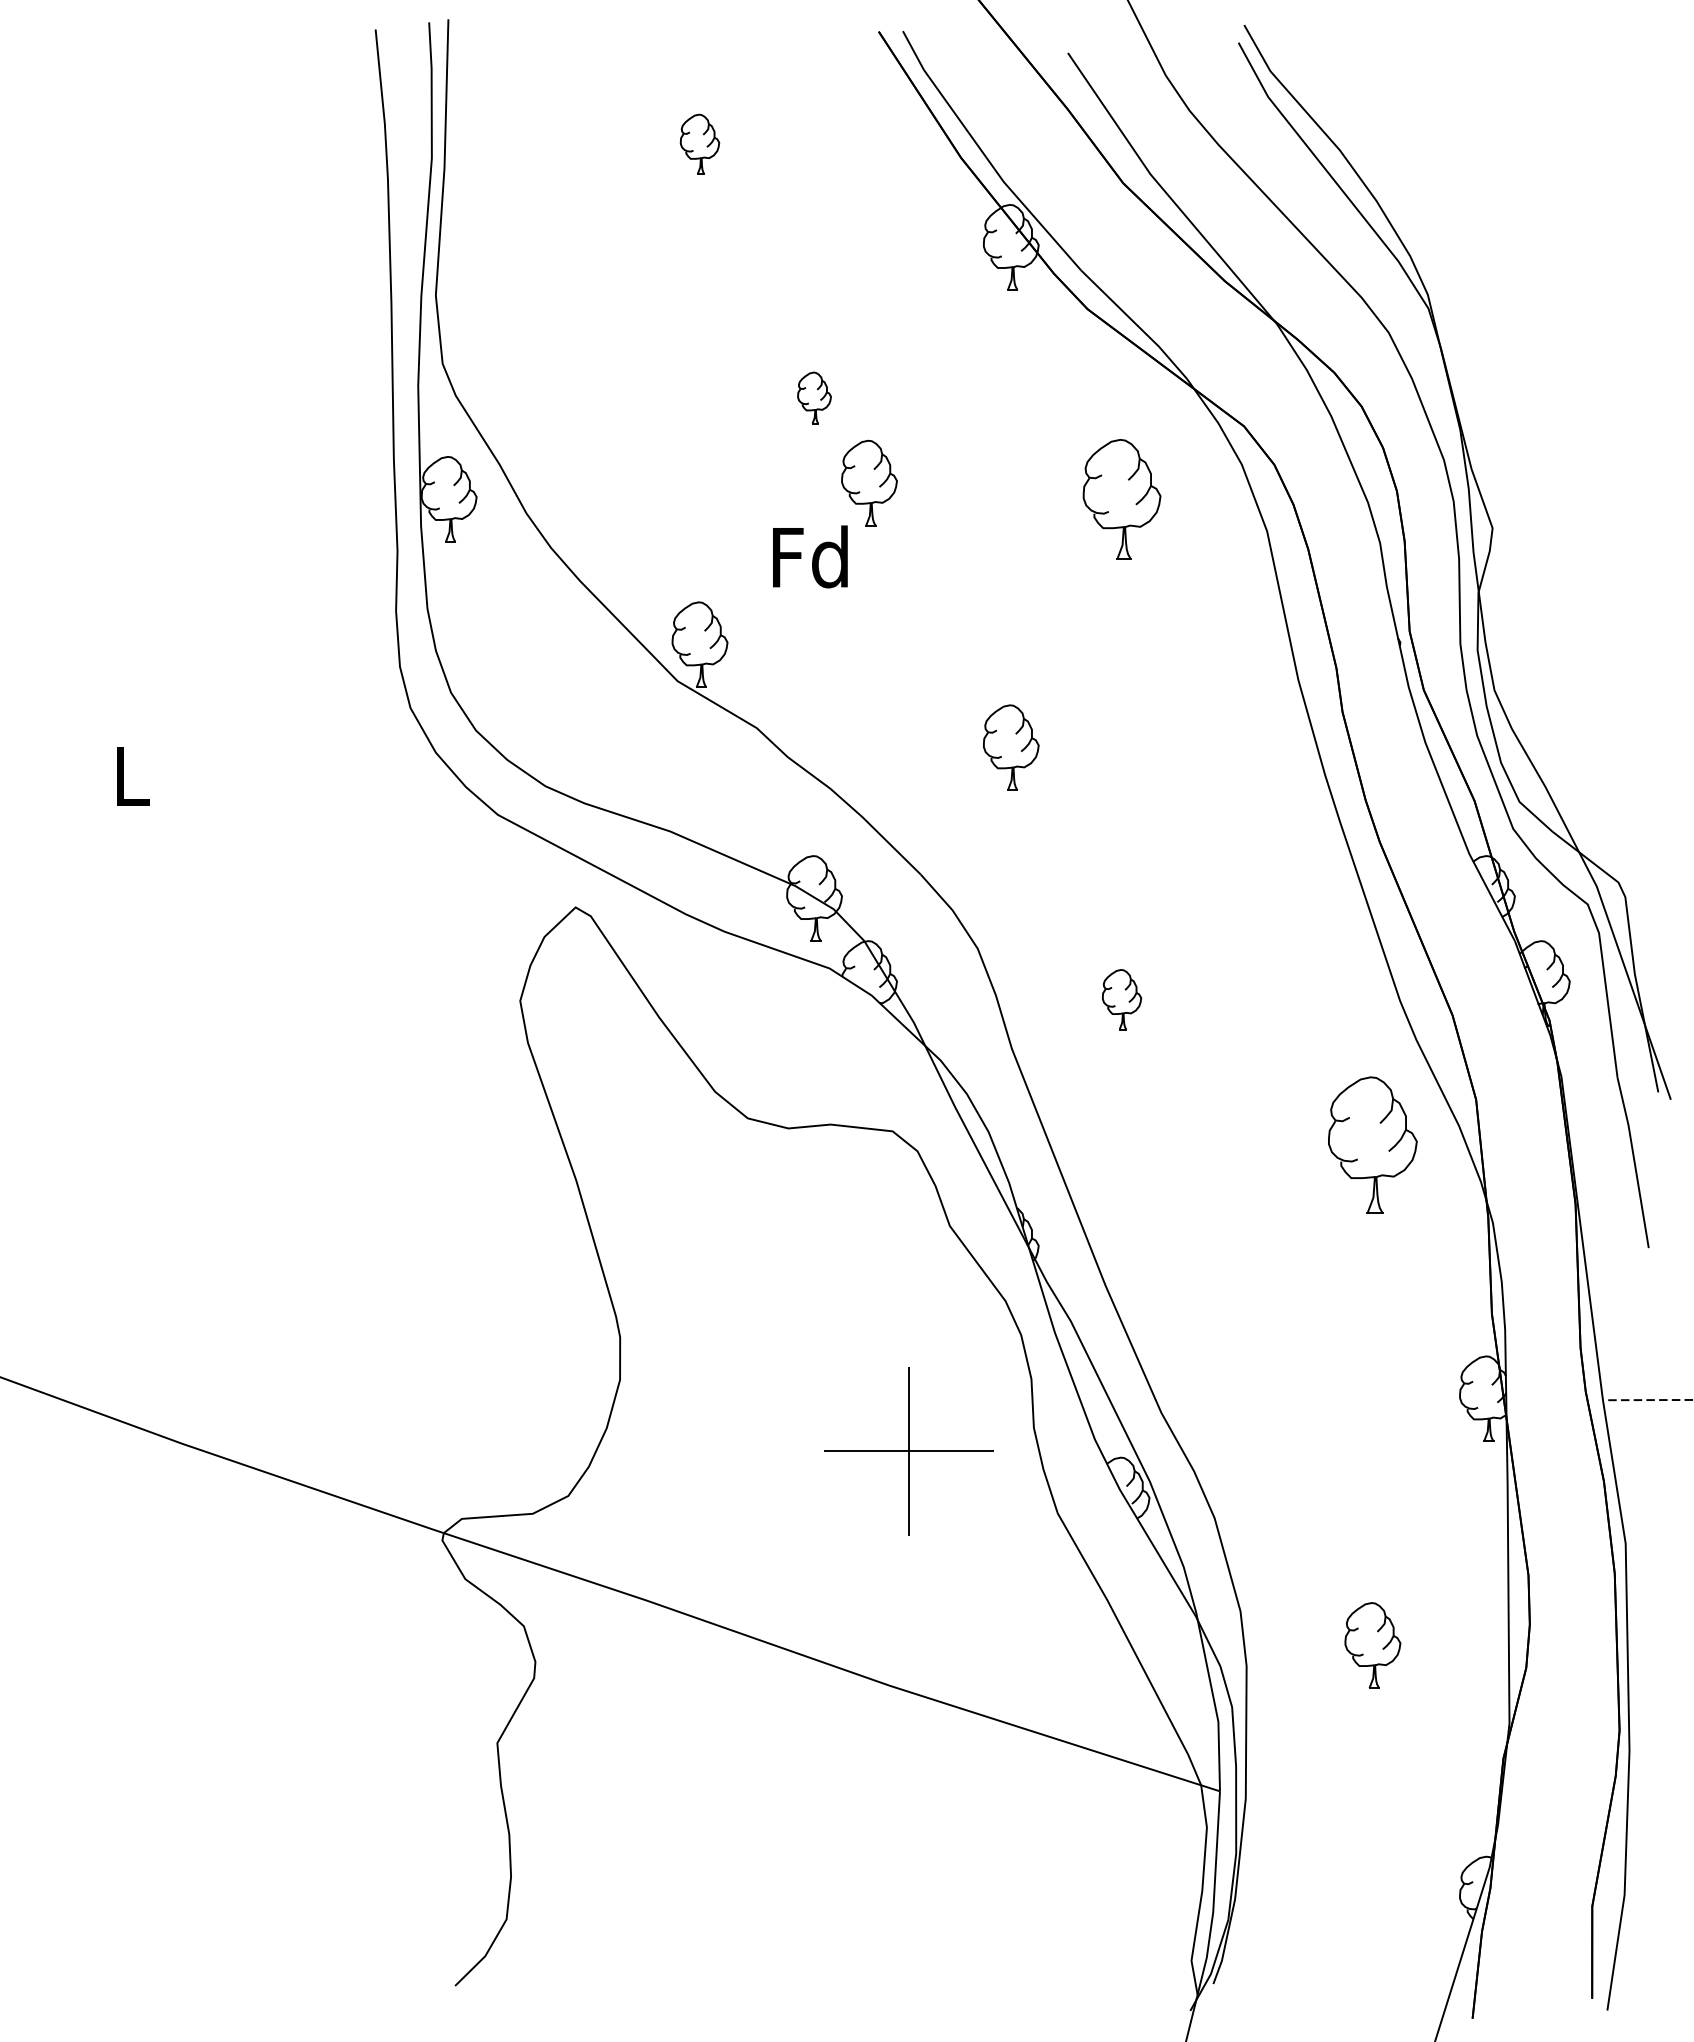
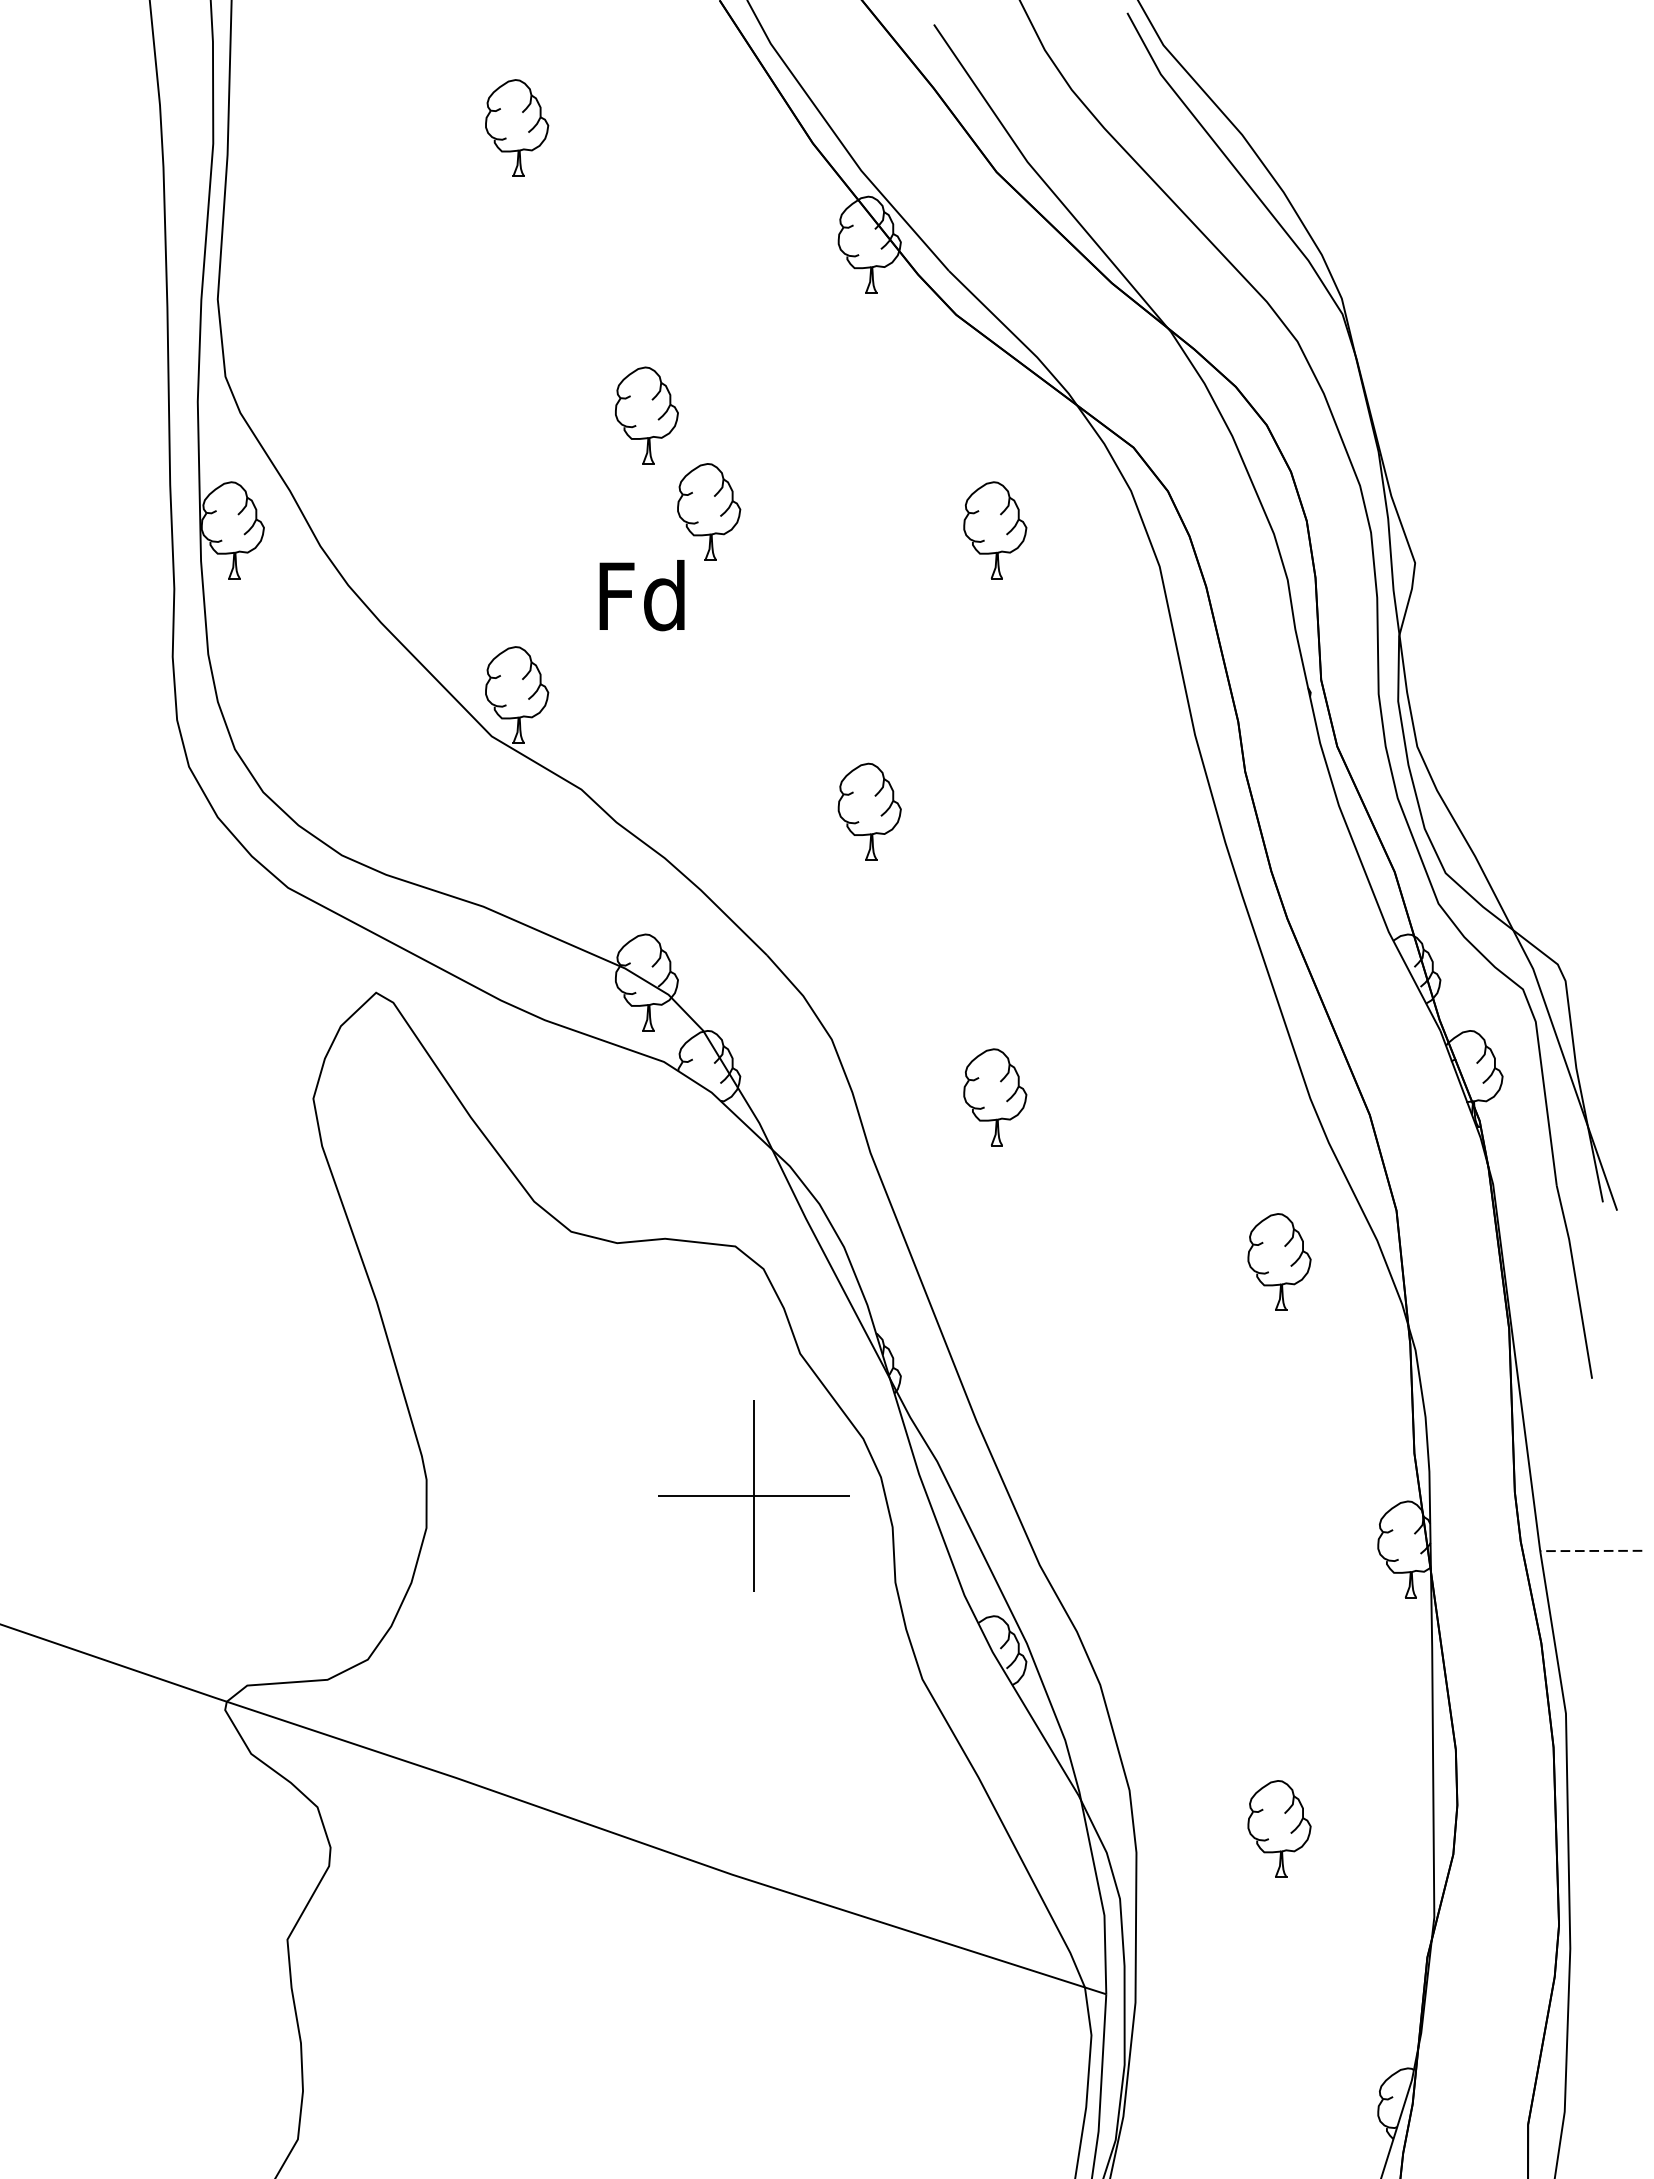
part: (699, 144) -> (516, 128), size x1.43
part: (814, 397) -> (646, 414), size x1.67
part: (1121, 499) -> (994, 530), size x0.71
part: (1121, 999) -> (994, 1097), size x1.43
part: (1372, 1144) -> (1279, 1261), size x0.62
part: (908, 1451) -> (753, 1495), moved

